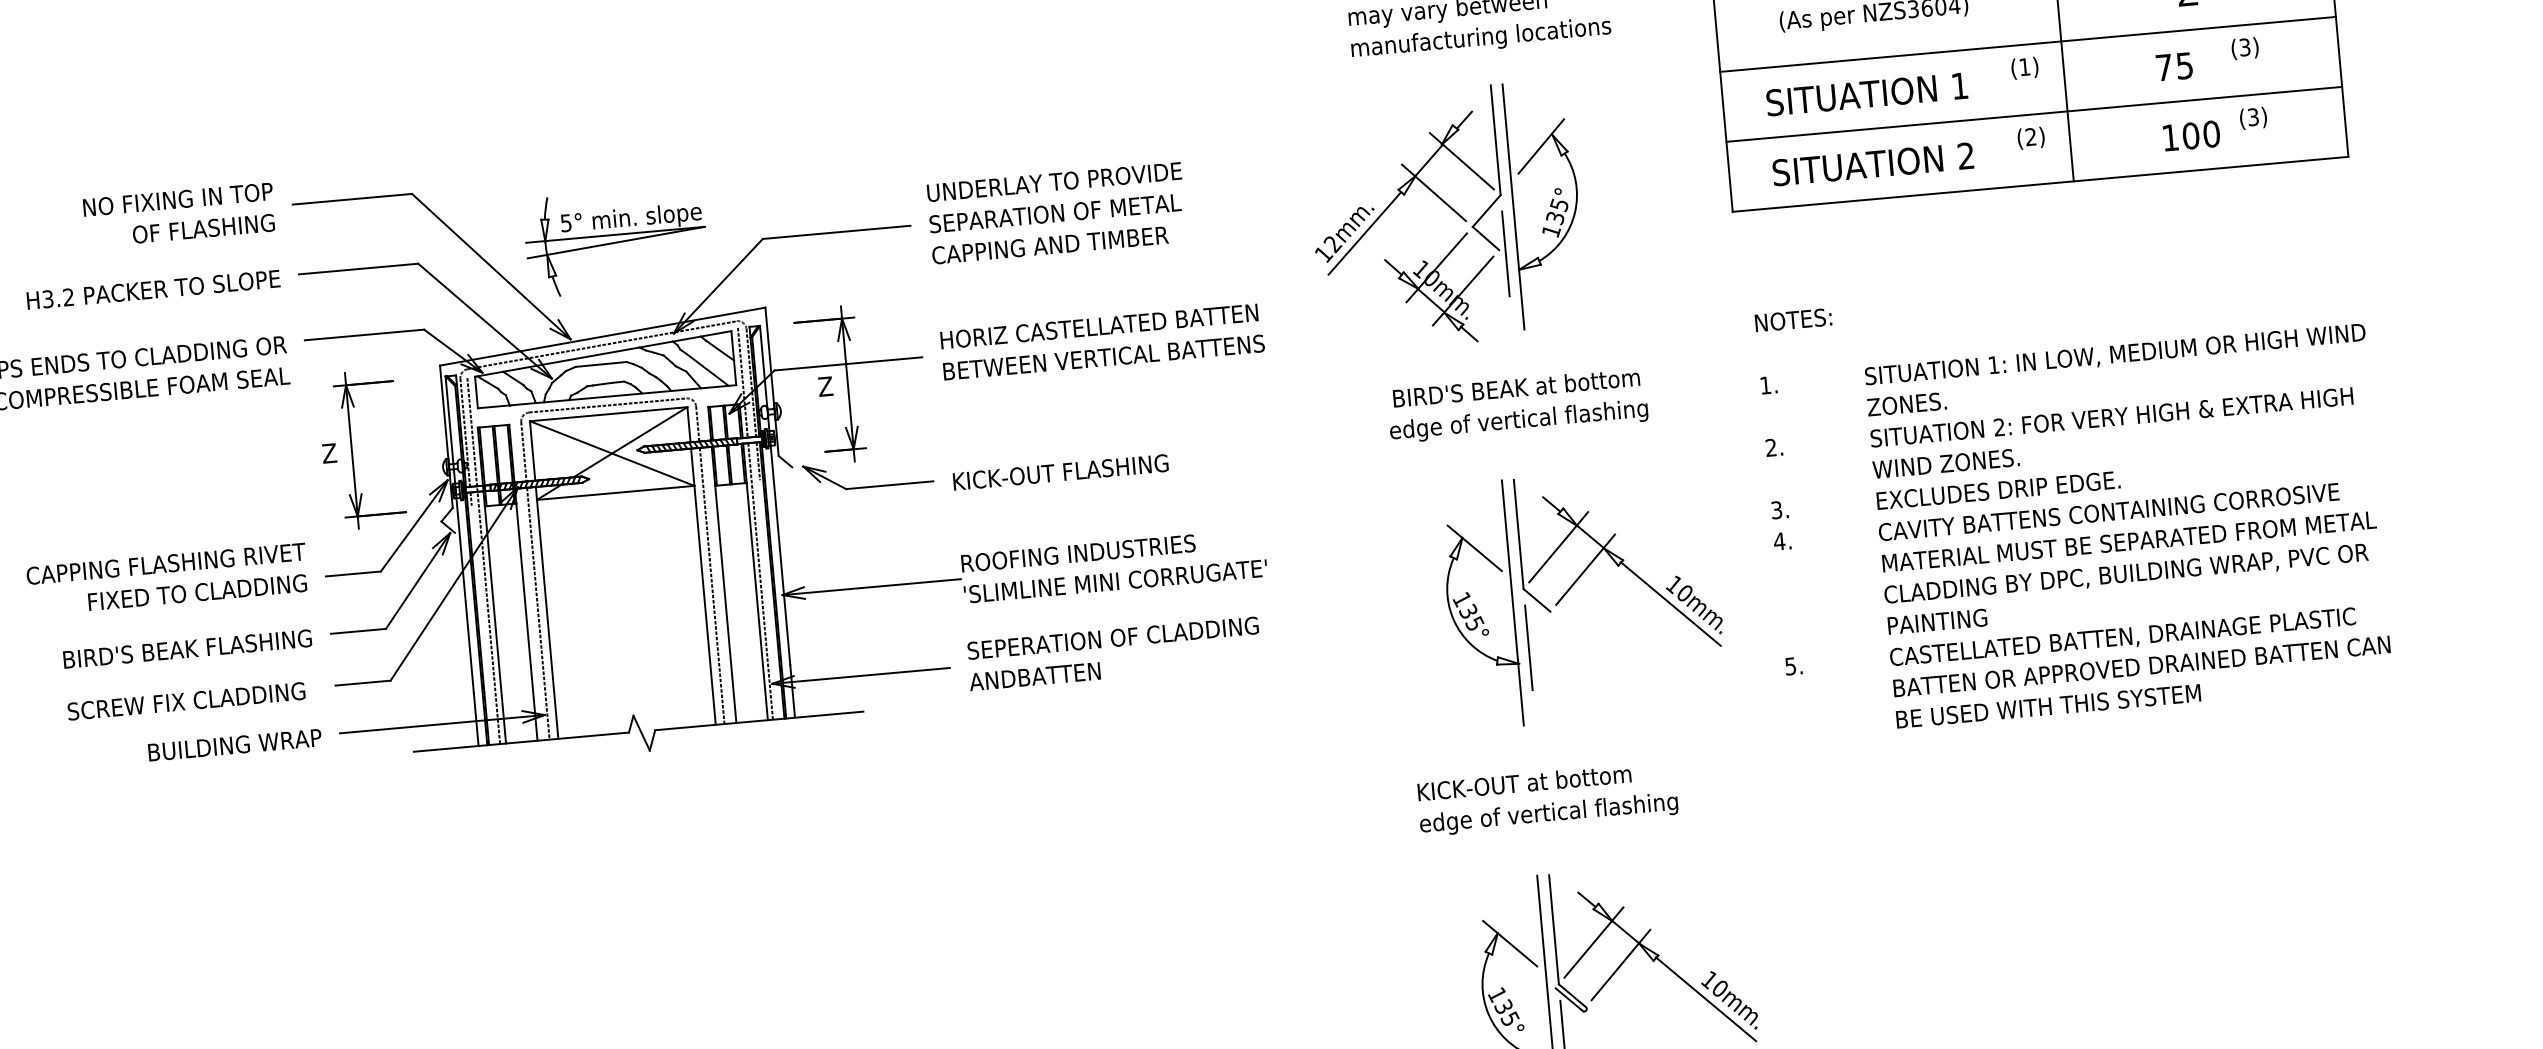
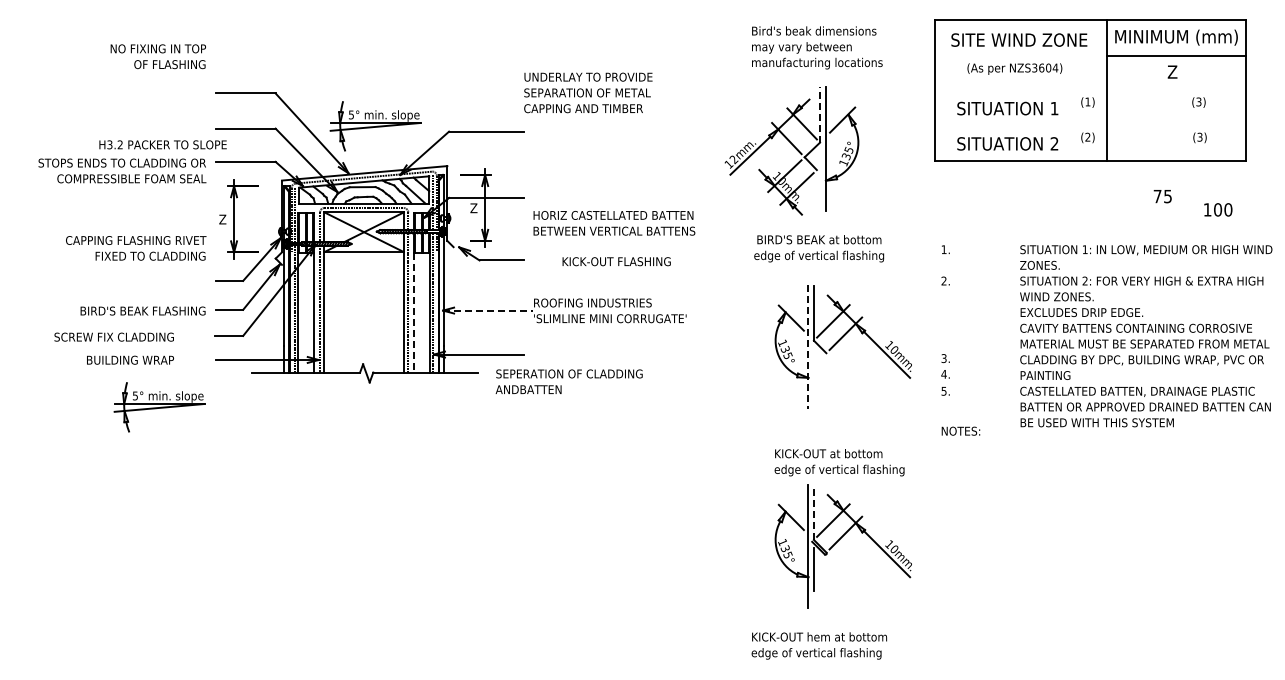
line: (2027, 43) -> (1090, 90), removed
text: (2173, 66) -> (1162, 196), moved
line: (2034, 115) -> (1090, 126), removed
text: (2191, 135) -> (1218, 209), moved
line: (1496, 139) -> (820, 114), solid -> dashed
text: (1057, 212) -> (588, 92), moved
text: (177, 214) -> (157, 56), moved
line: (1506, 252) -> (820, 171), removed
text: (152, 289) -> (162, 144), moved
text: (1792, 318) -> (960, 430), moved
text: (1102, 342) -> (614, 223), moved
text: (1060, 472) -> (616, 261), moved
text: (1780, 525) -> (945, 366), moved
text: (2130, 526) -> (1146, 336), moved
text: (168, 579) -> (136, 248), moved
line: (872, 586) -> (488, 310), solid -> dashed
line: (726, 603) -> (414, 312), solid -> dashed
line: (1512, 603) -> (807, 347), solid -> dashed
line: (1527, 646) -> (813, 369), removed
text: (1112, 653) -> (568, 381), moved
text: (184, 700) -> (113, 336), moved
text: (234, 743) -> (130, 359), moved
text: (1547, 798) -> (839, 462), moved
part: (237, 837) -> (159, 407), added
line: (1553, 929) -> (813, 512), solid -> dashed

